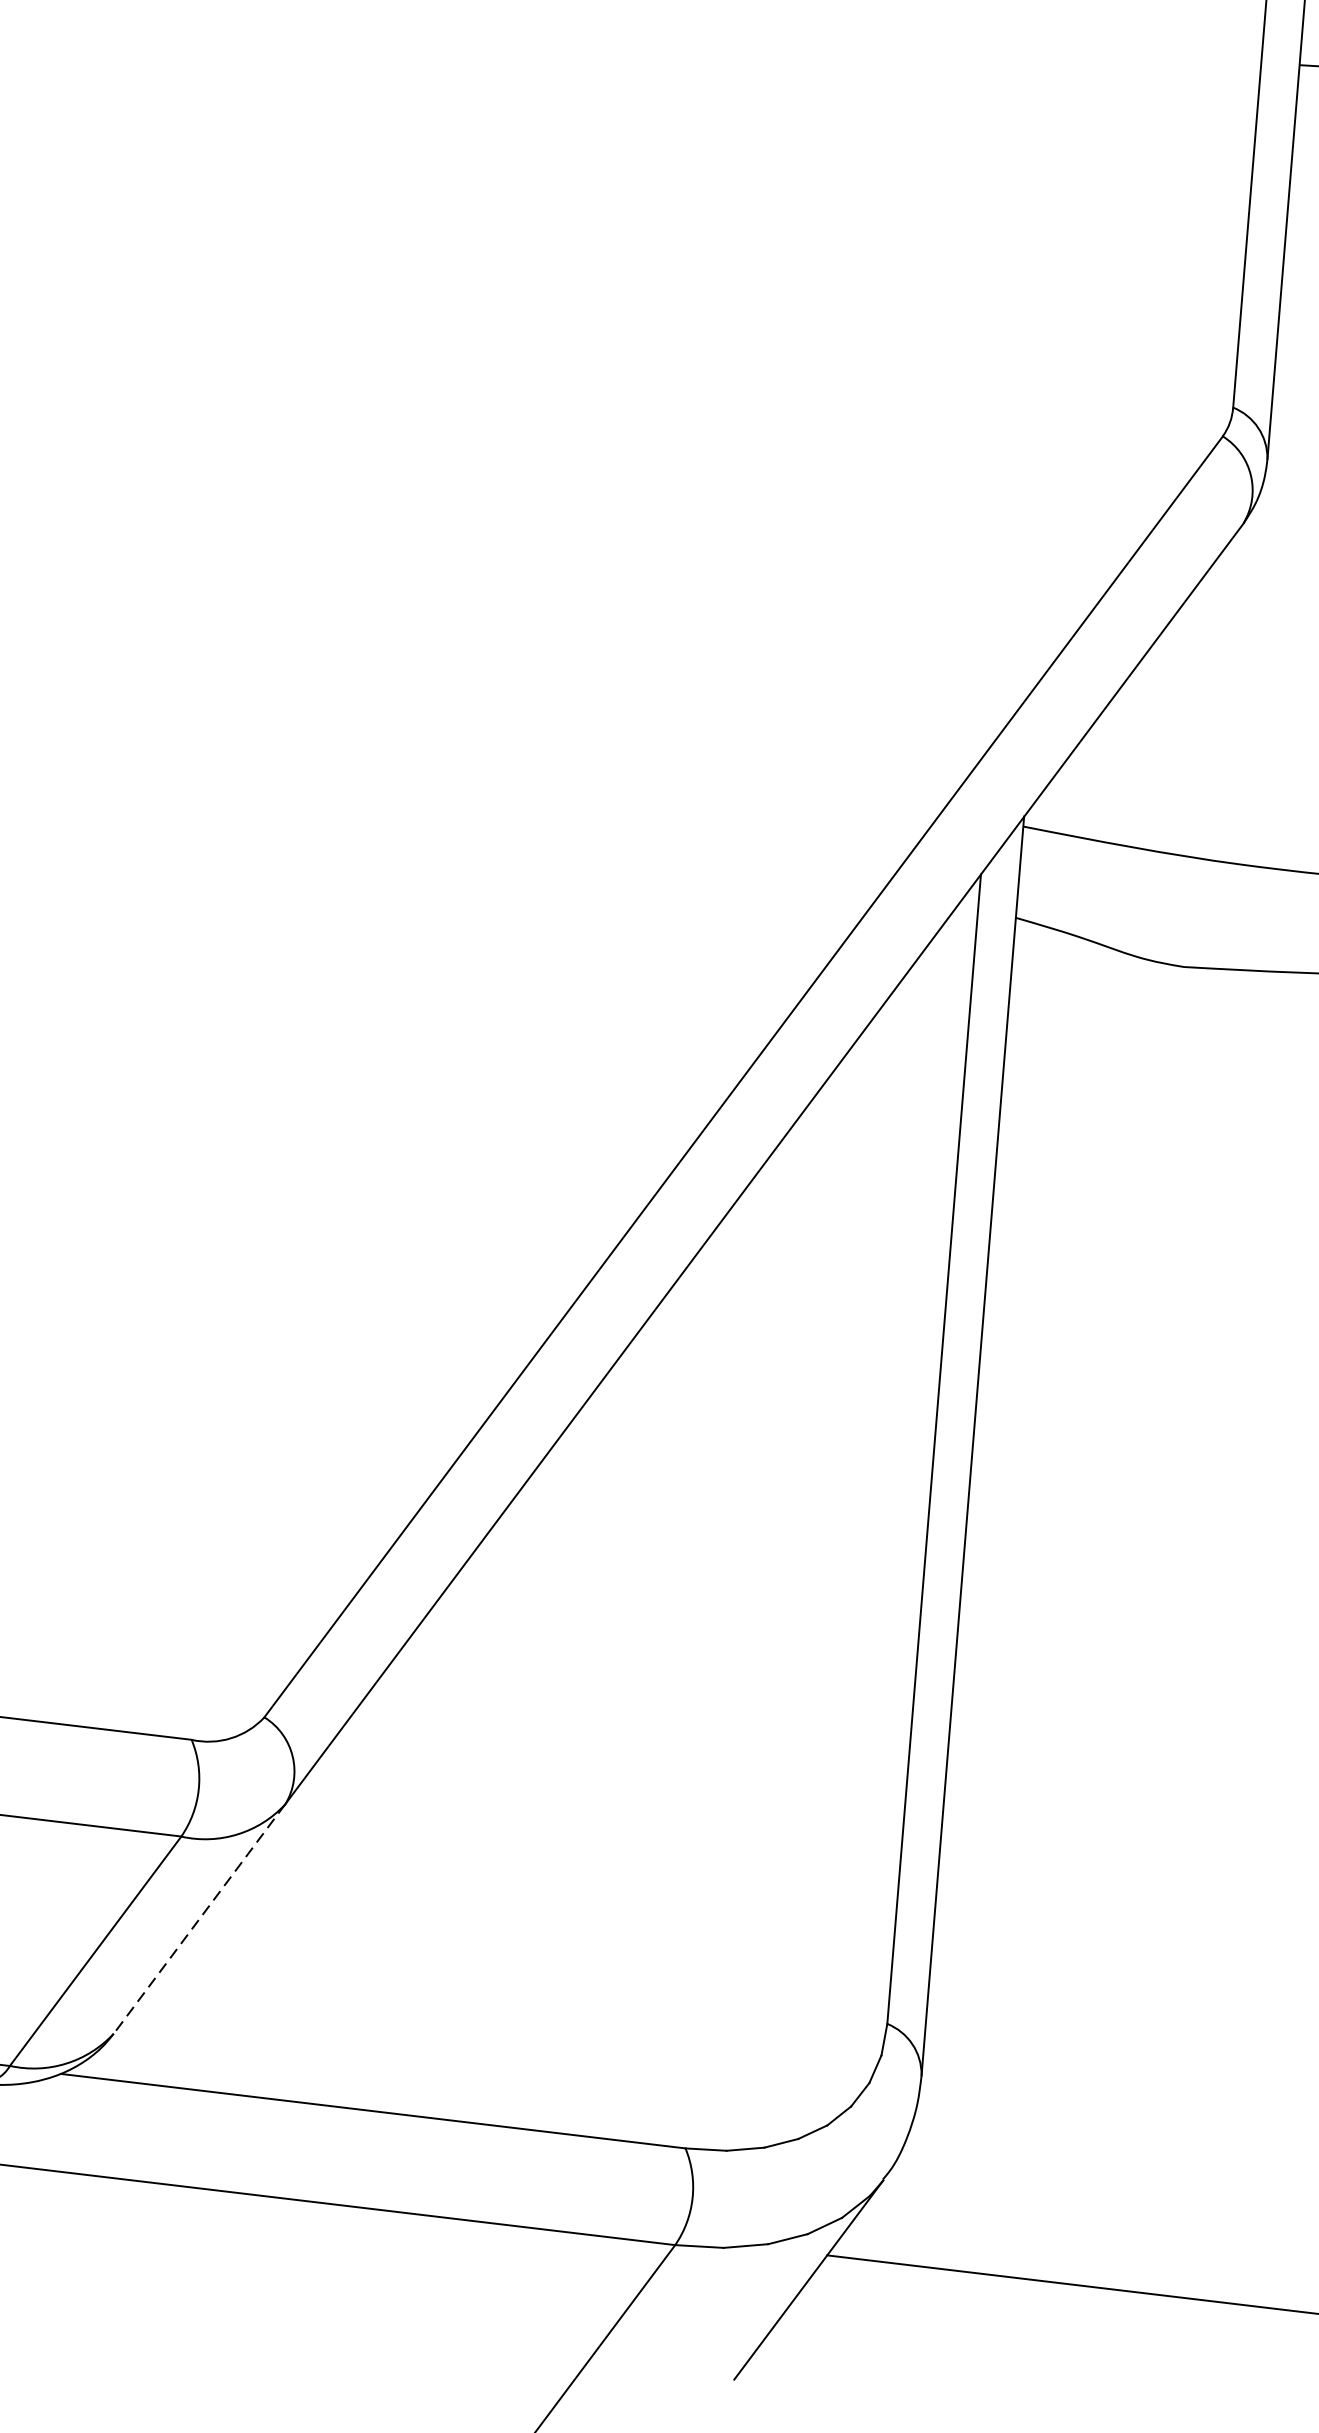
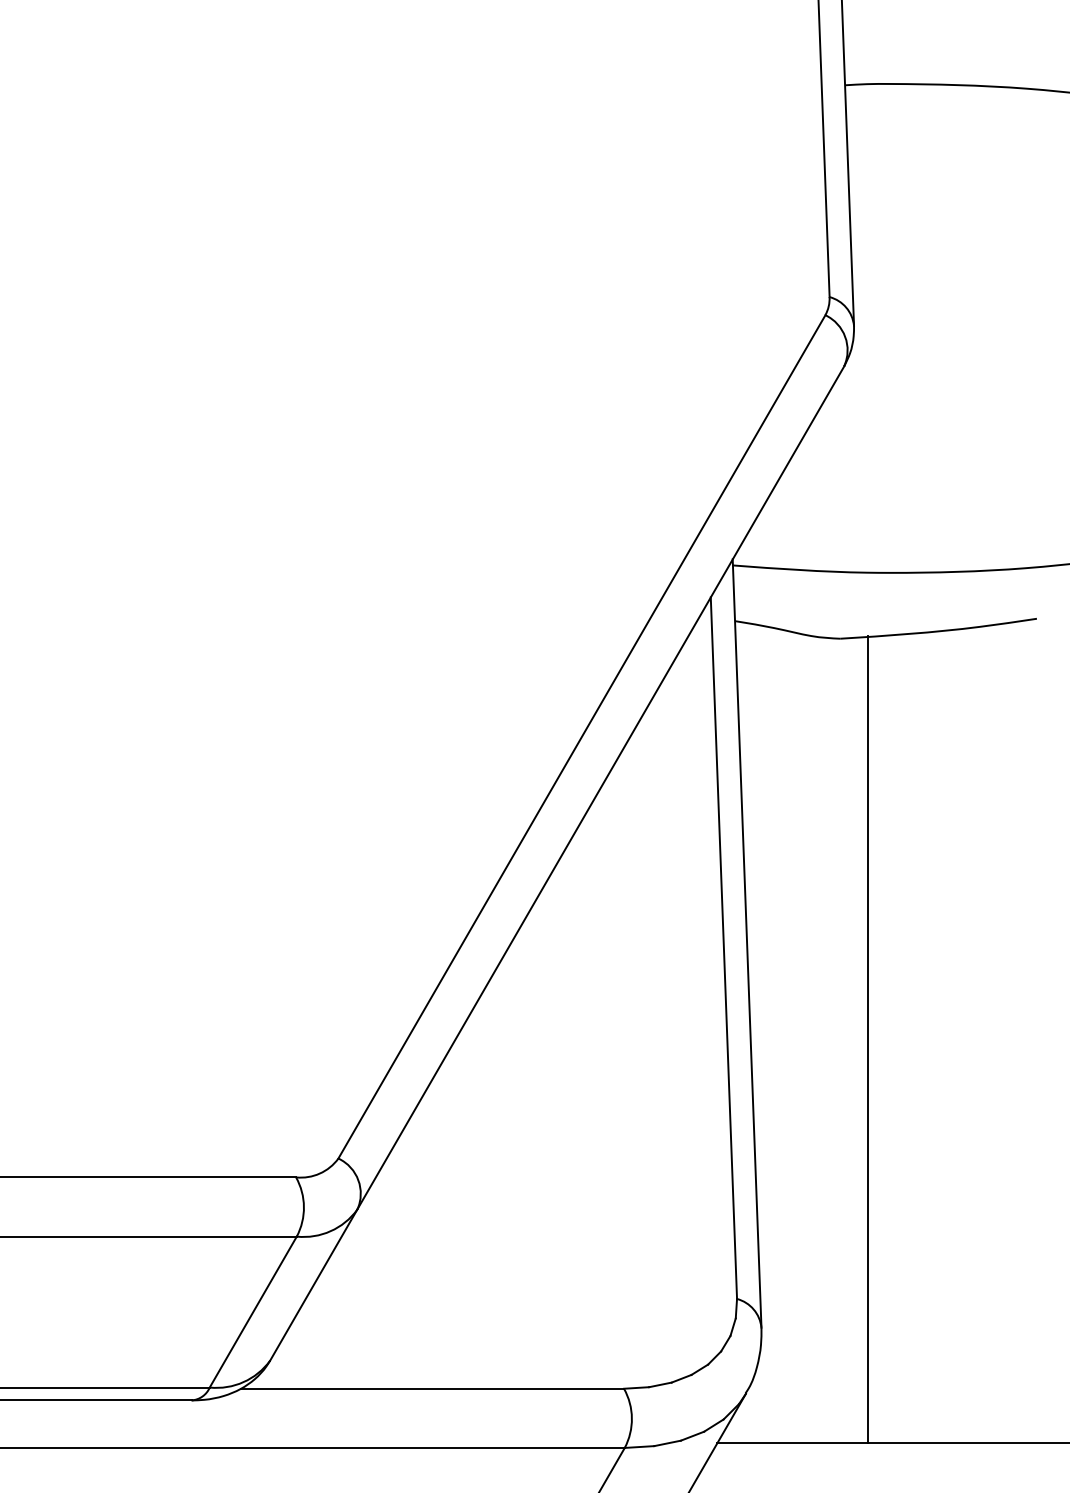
line: (1150, 1626) -> (867, 1039), added
line: (199, 1919) -> (313, 1285), dashed -> solid

